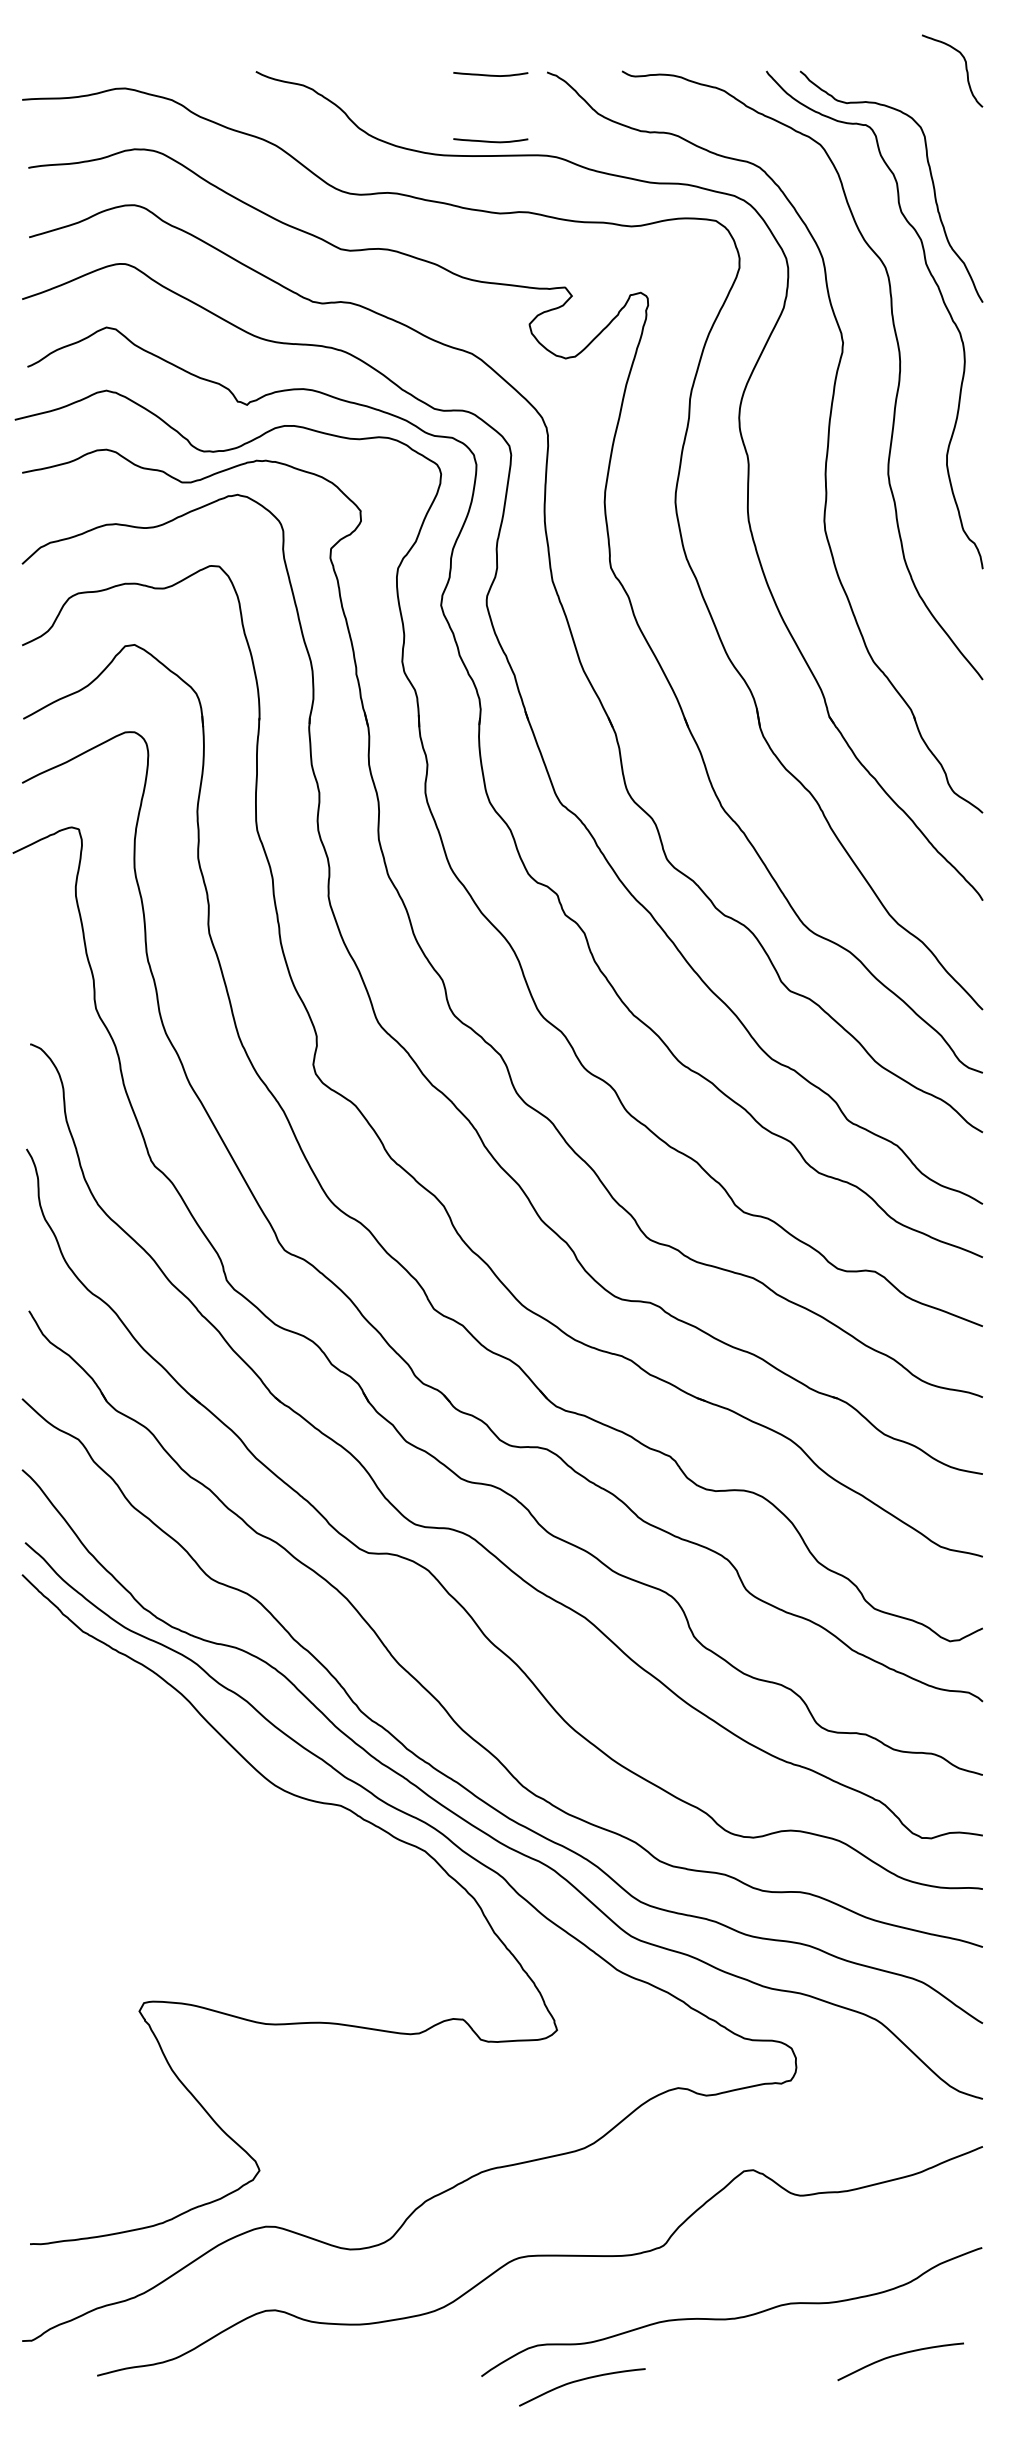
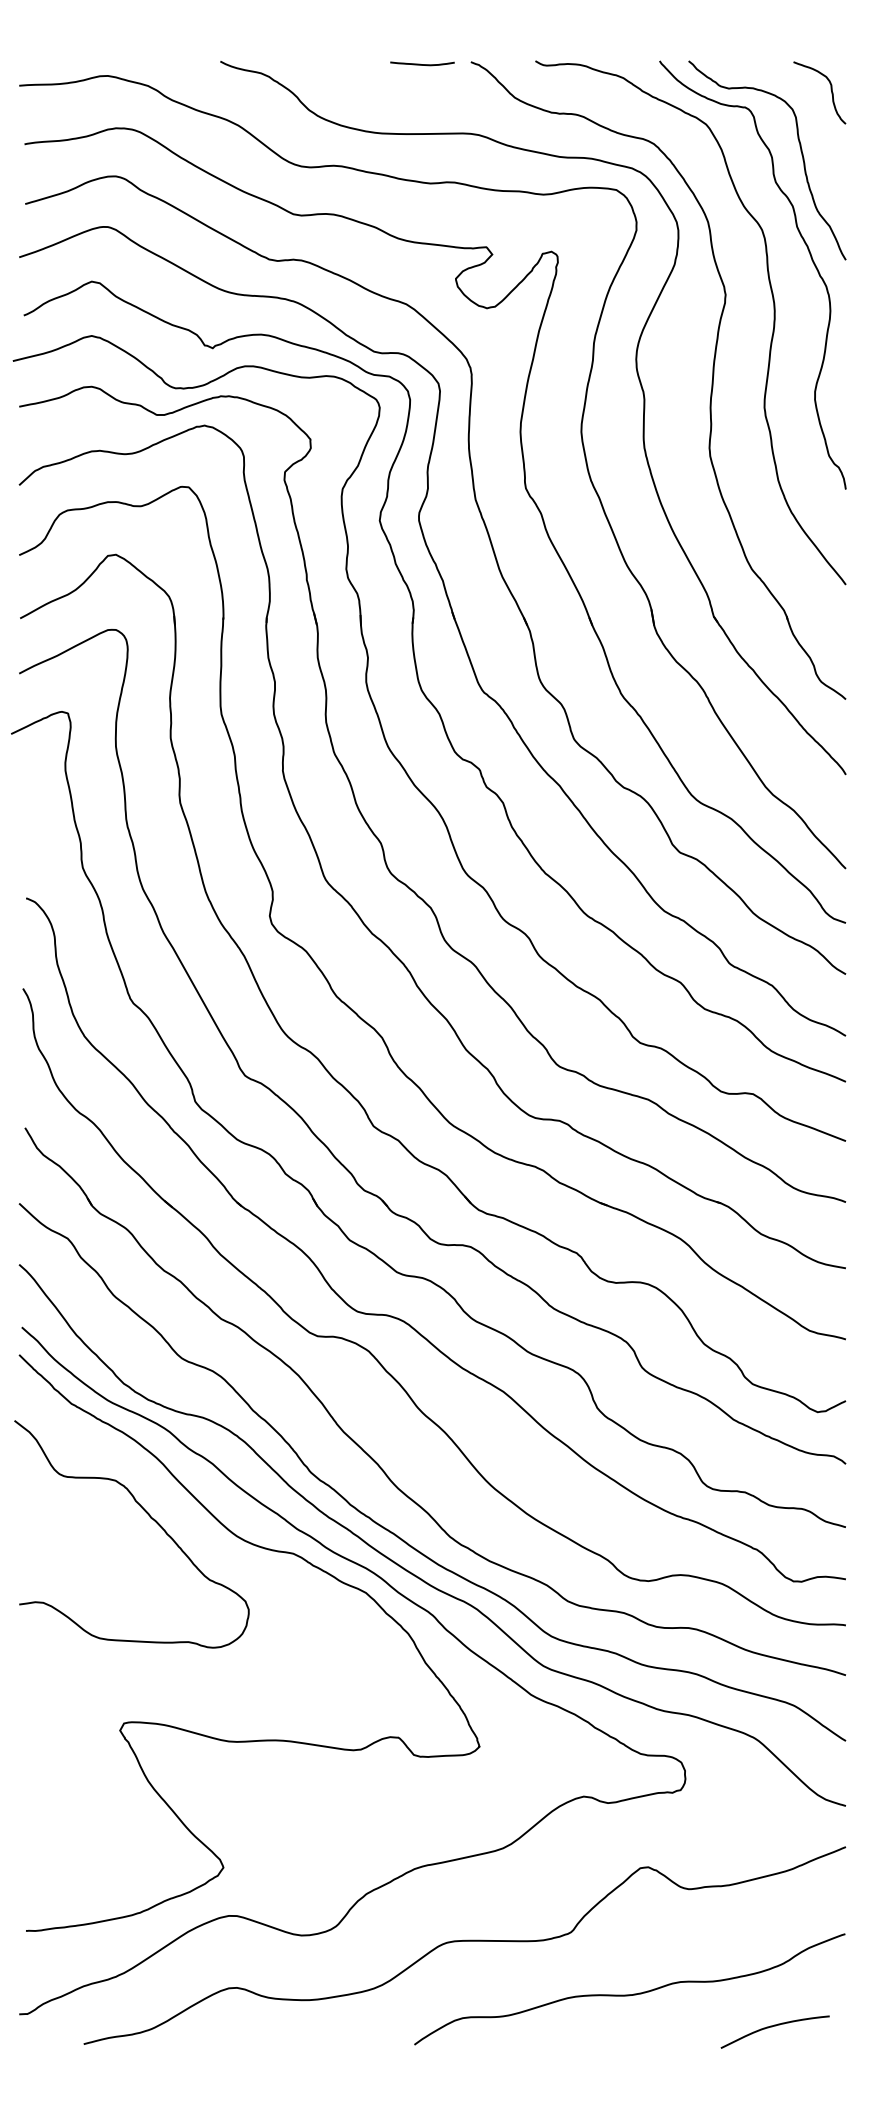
curve: (964, 67) -> (830, 89), moved
curve: (490, 141) -> (422, 121), removed
curve: (174, 1764) -> (150, 1518), added
curve: (579, 2381) -> (498, 2049), removed

